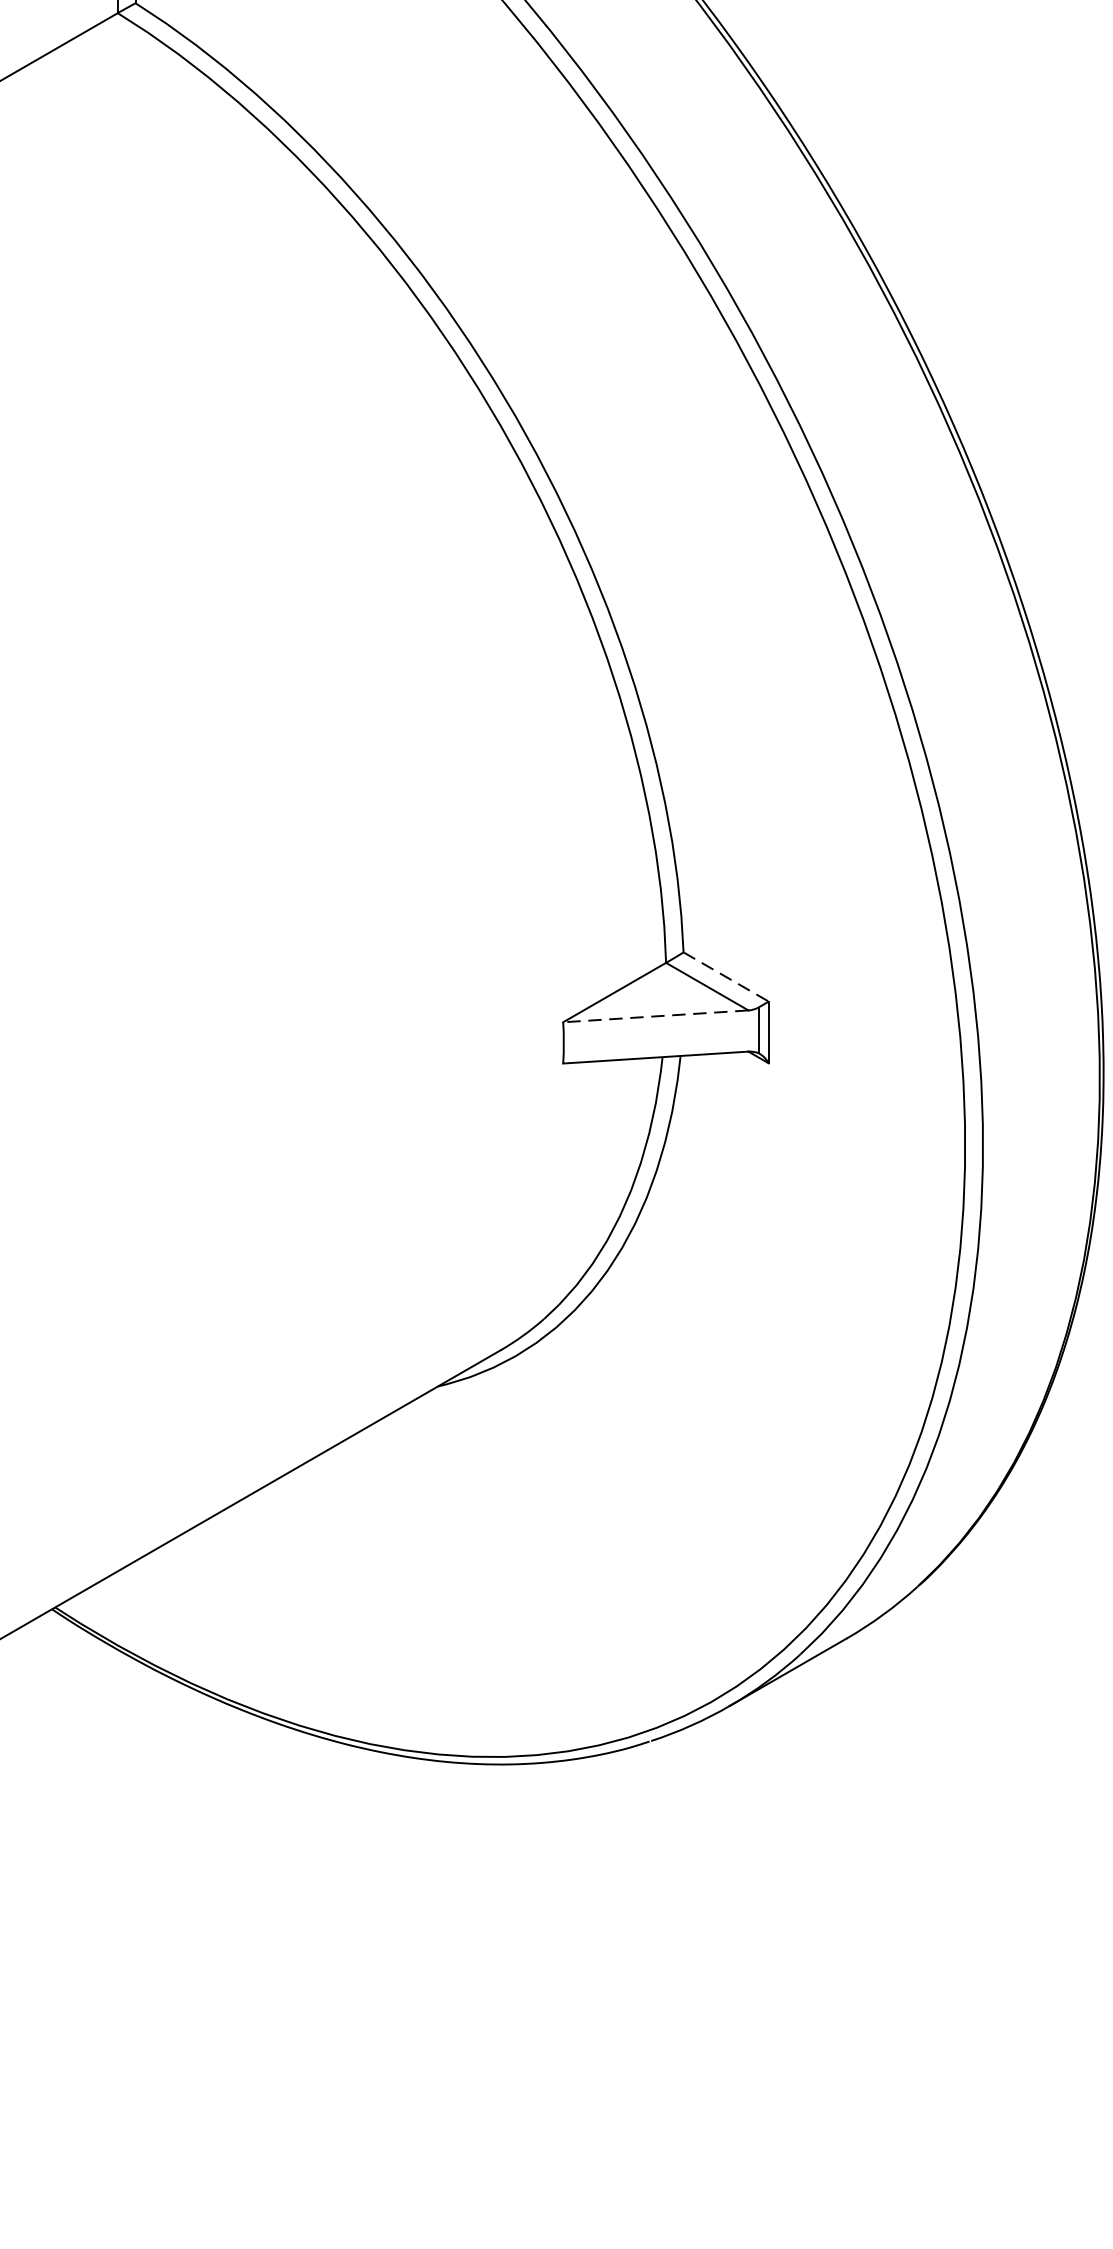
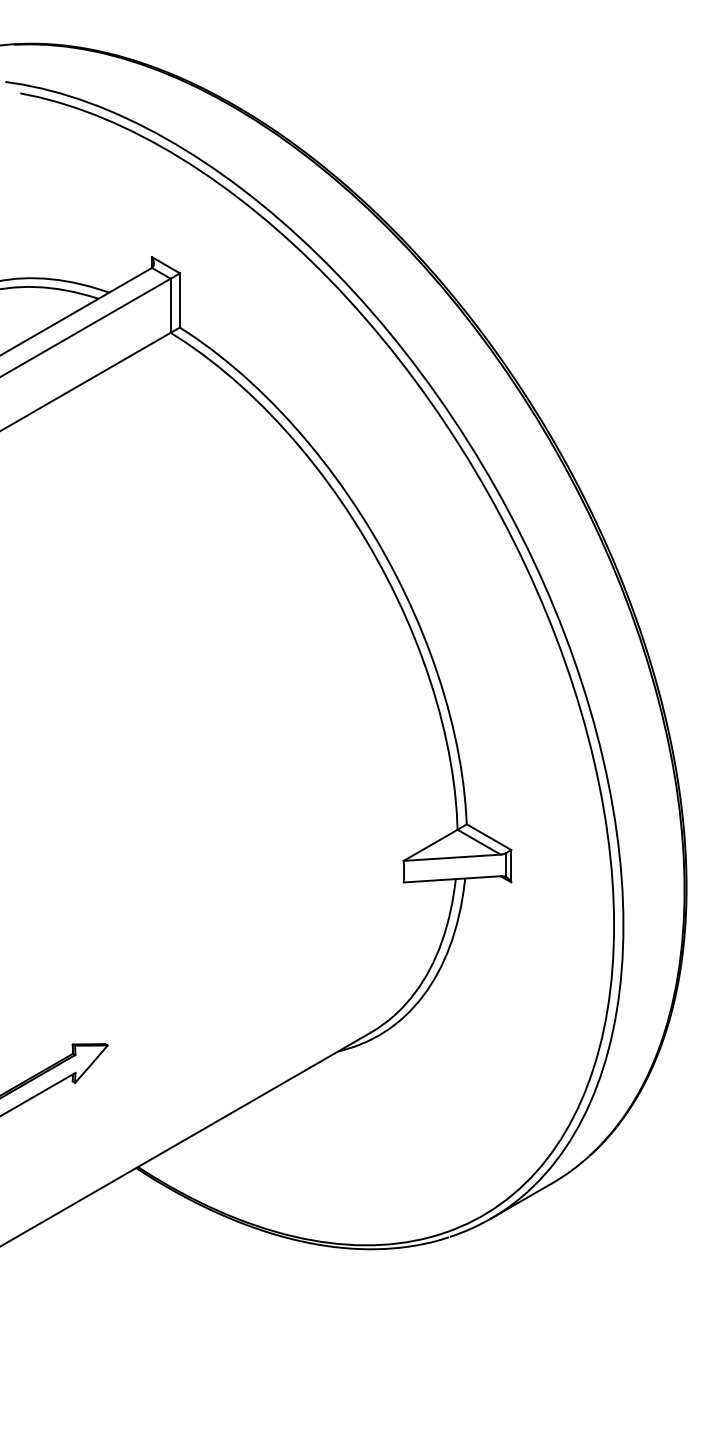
line: (727, 977) -> (489, 837), dashed -> solid
line: (656, 1015) -> (452, 857), dashed -> solid

